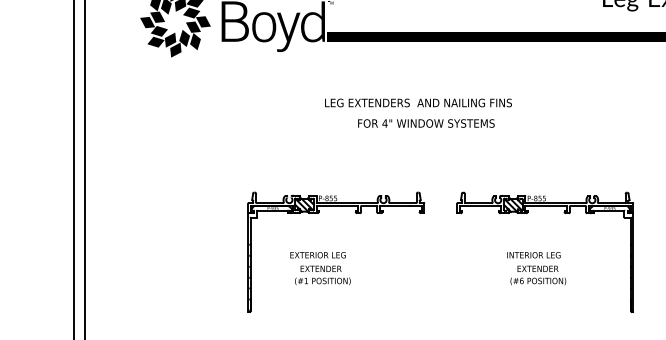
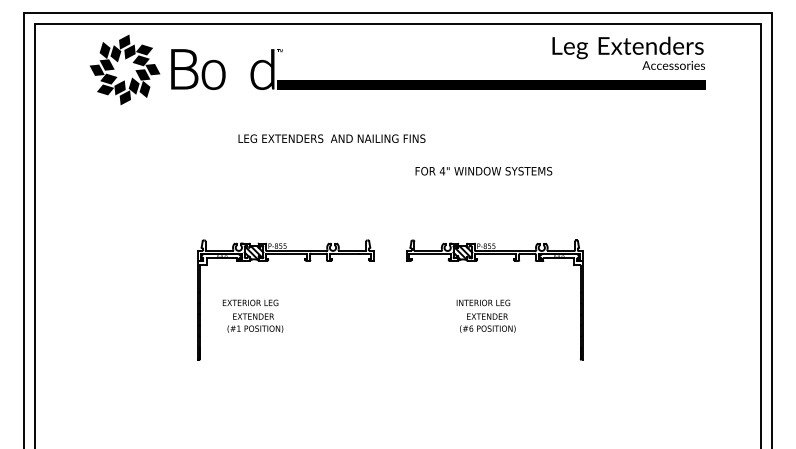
fill: (288, 31) -> (237, 79), removed
text: (418, 102) -> (331, 138), moved
text: (426, 123) -> (483, 171), moved
text: (320, 267) -> (252, 315), moved

